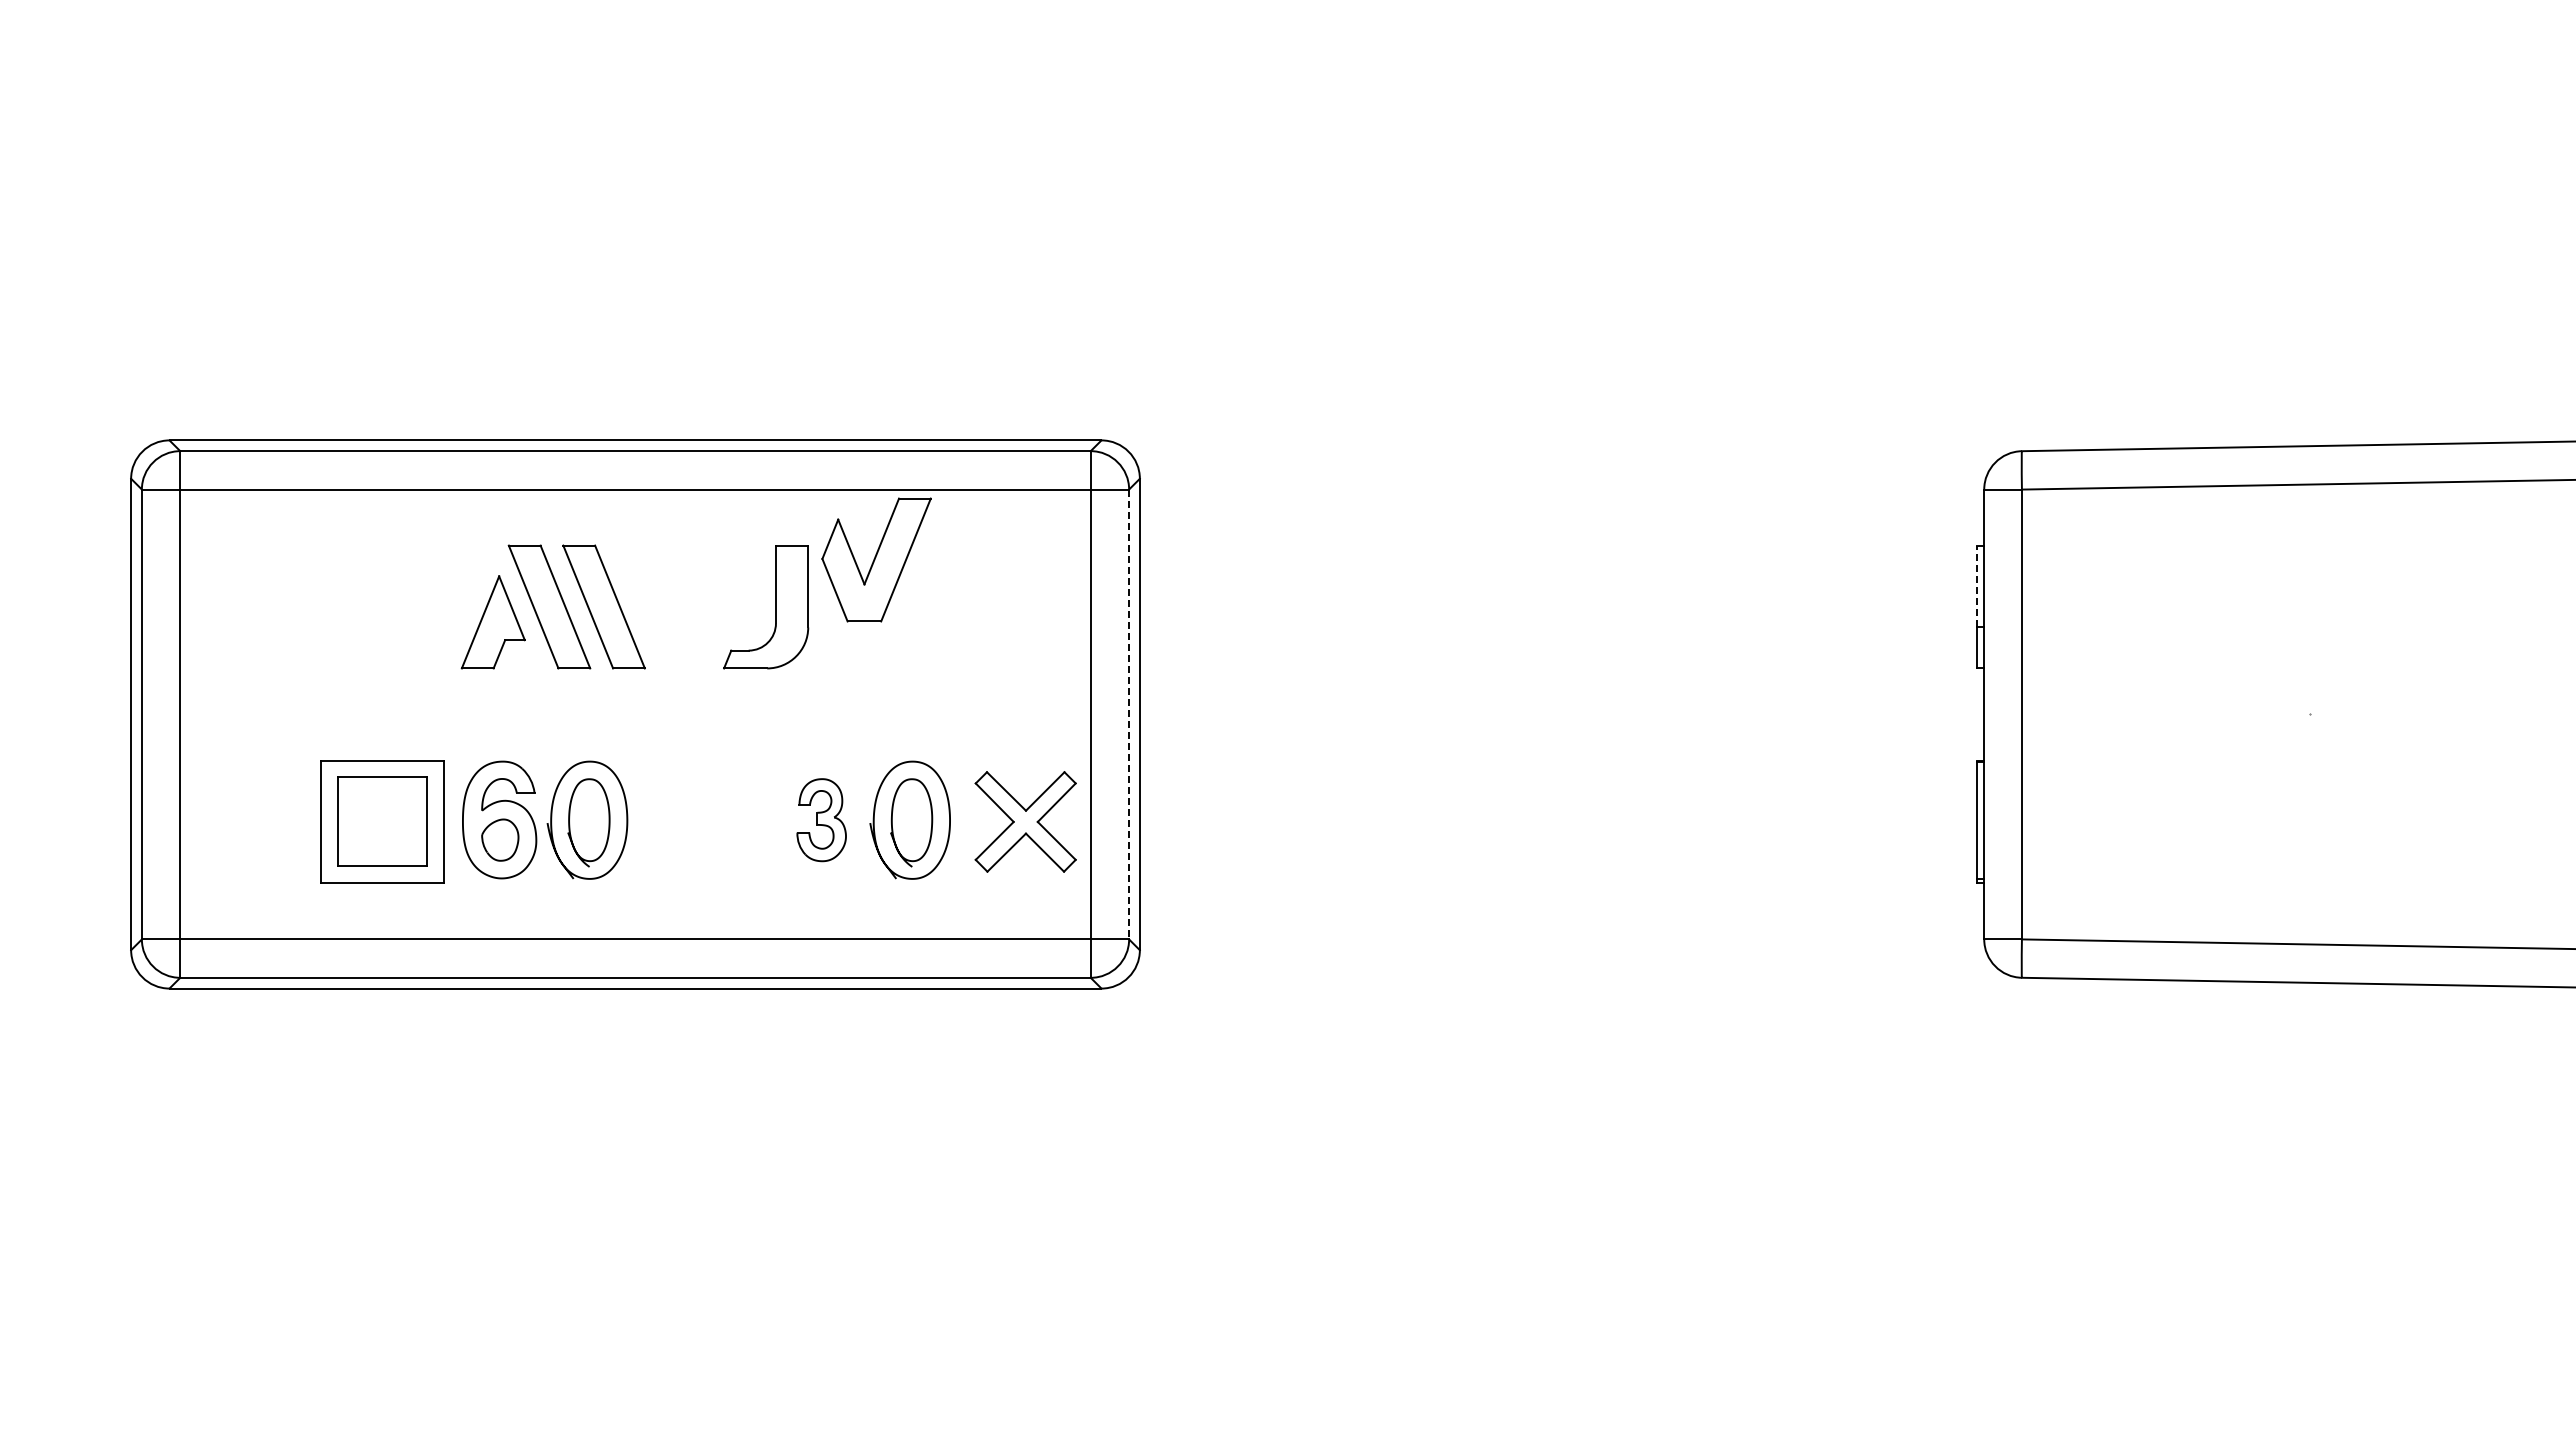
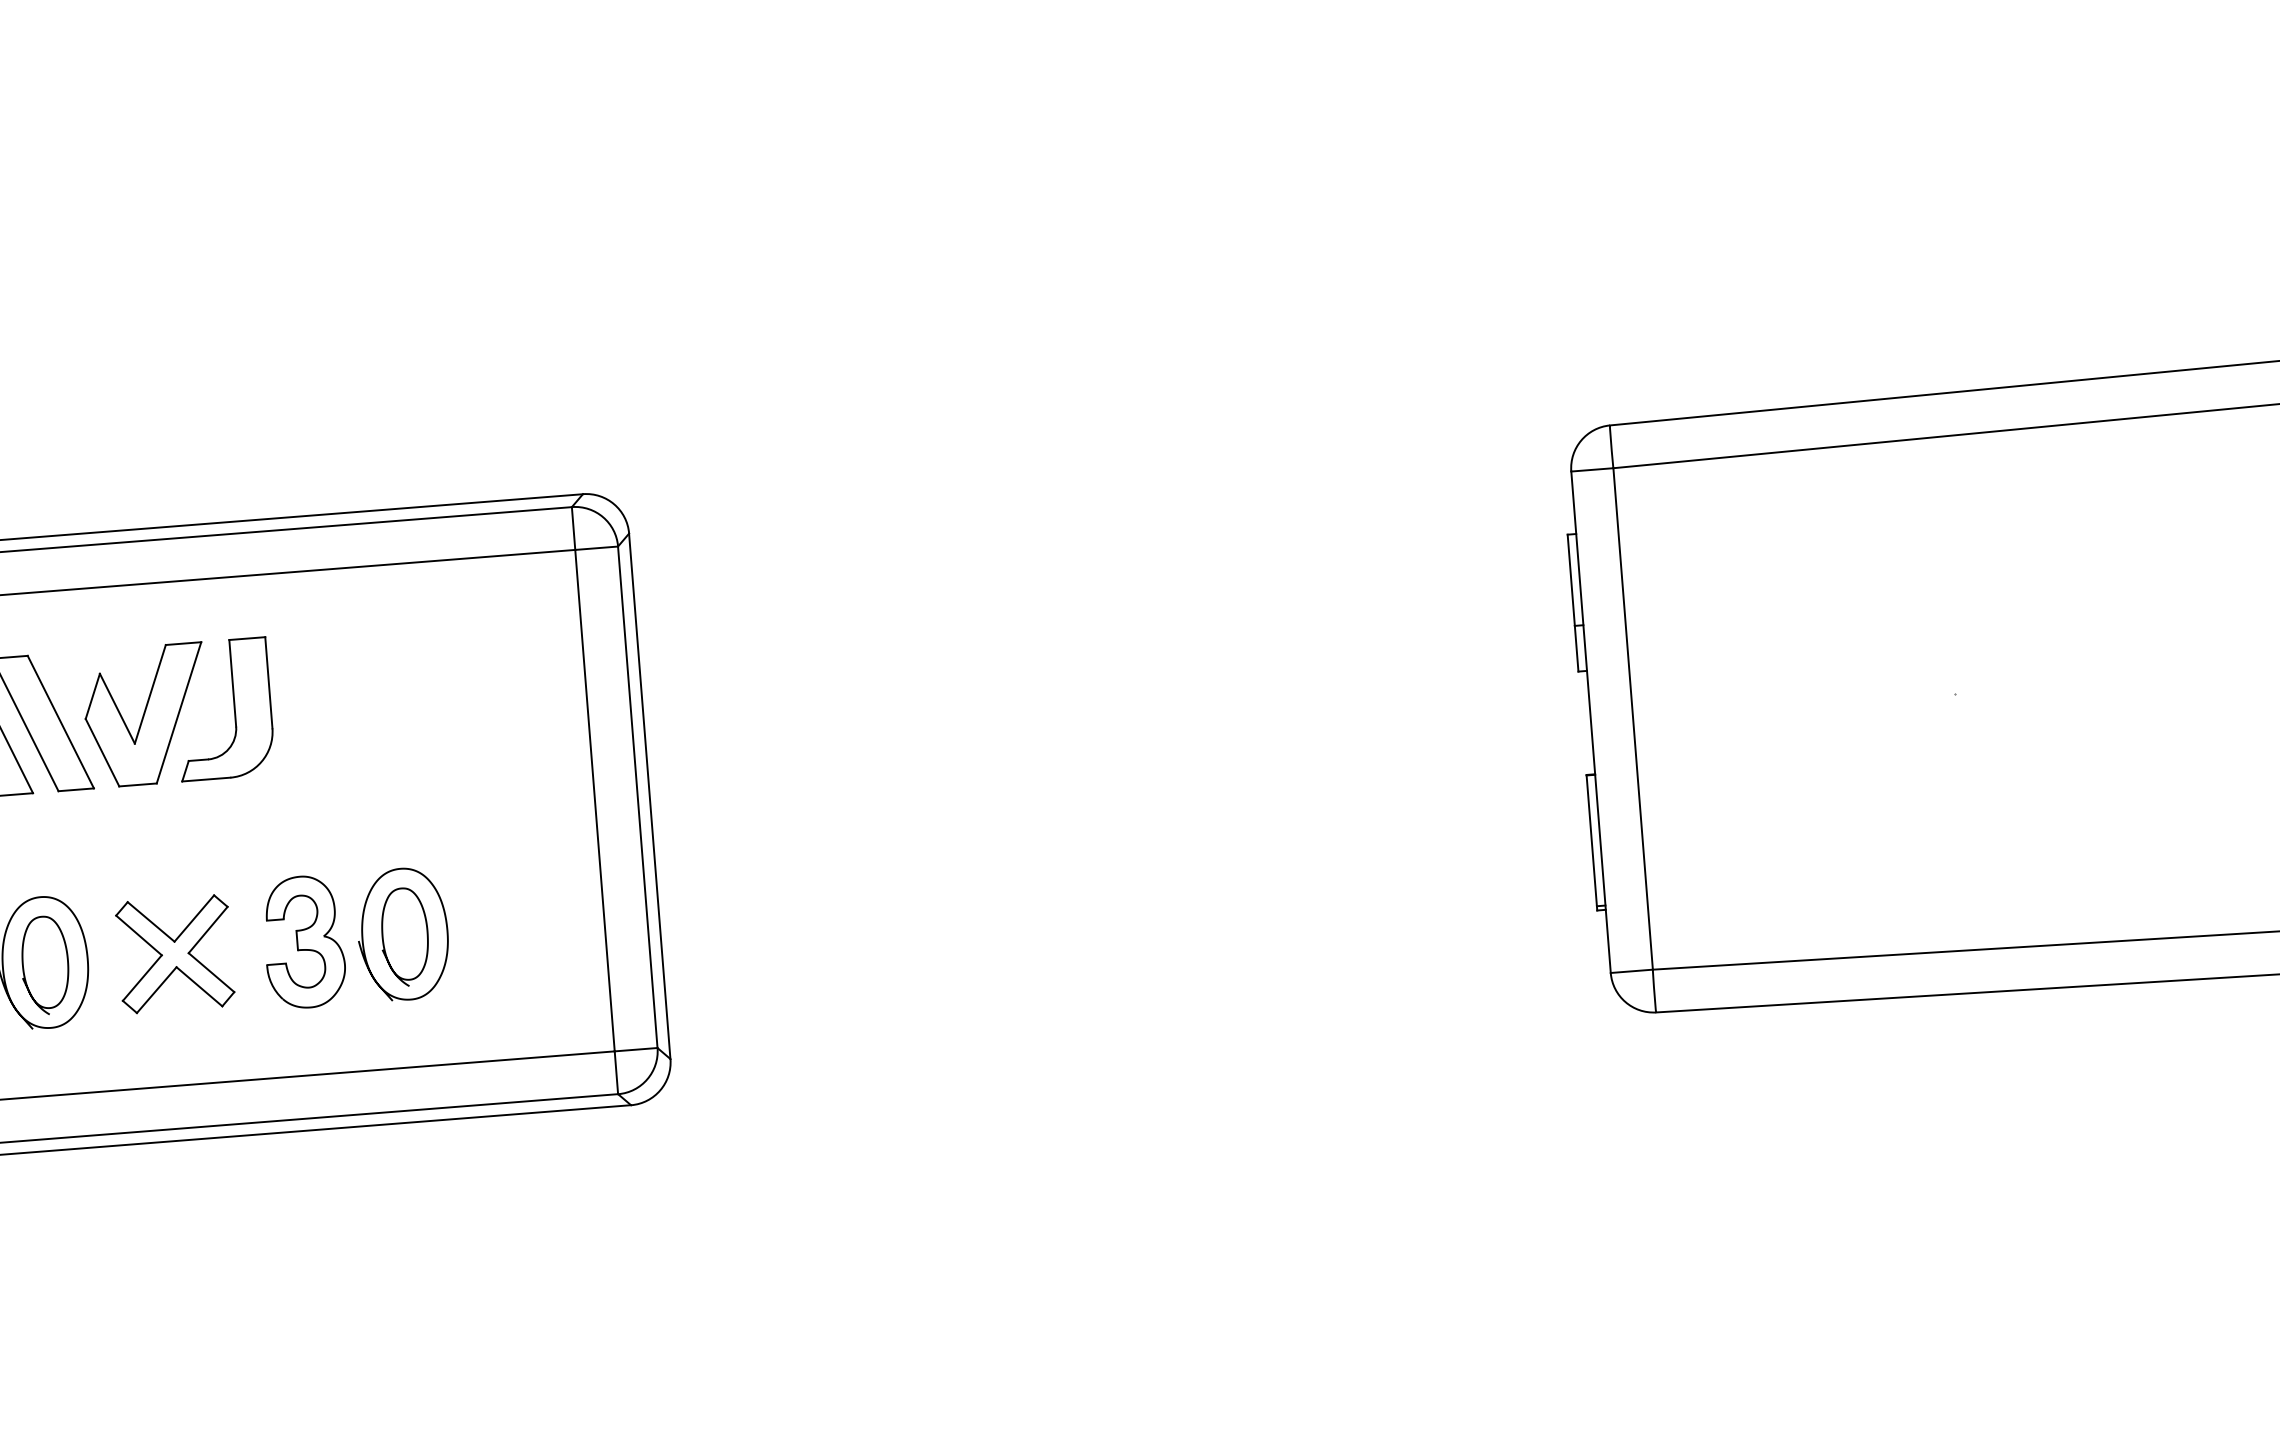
part: (876, 559) -> (146, 714), moved
line: (1976, 586) -> (1571, 580), dashed -> solid
line: (1129, 714) -> (638, 797), dashed -> solid
part: (821, 819) -> (304, 941), size x1.43
part: (1025, 821) -> (174, 953), moved

